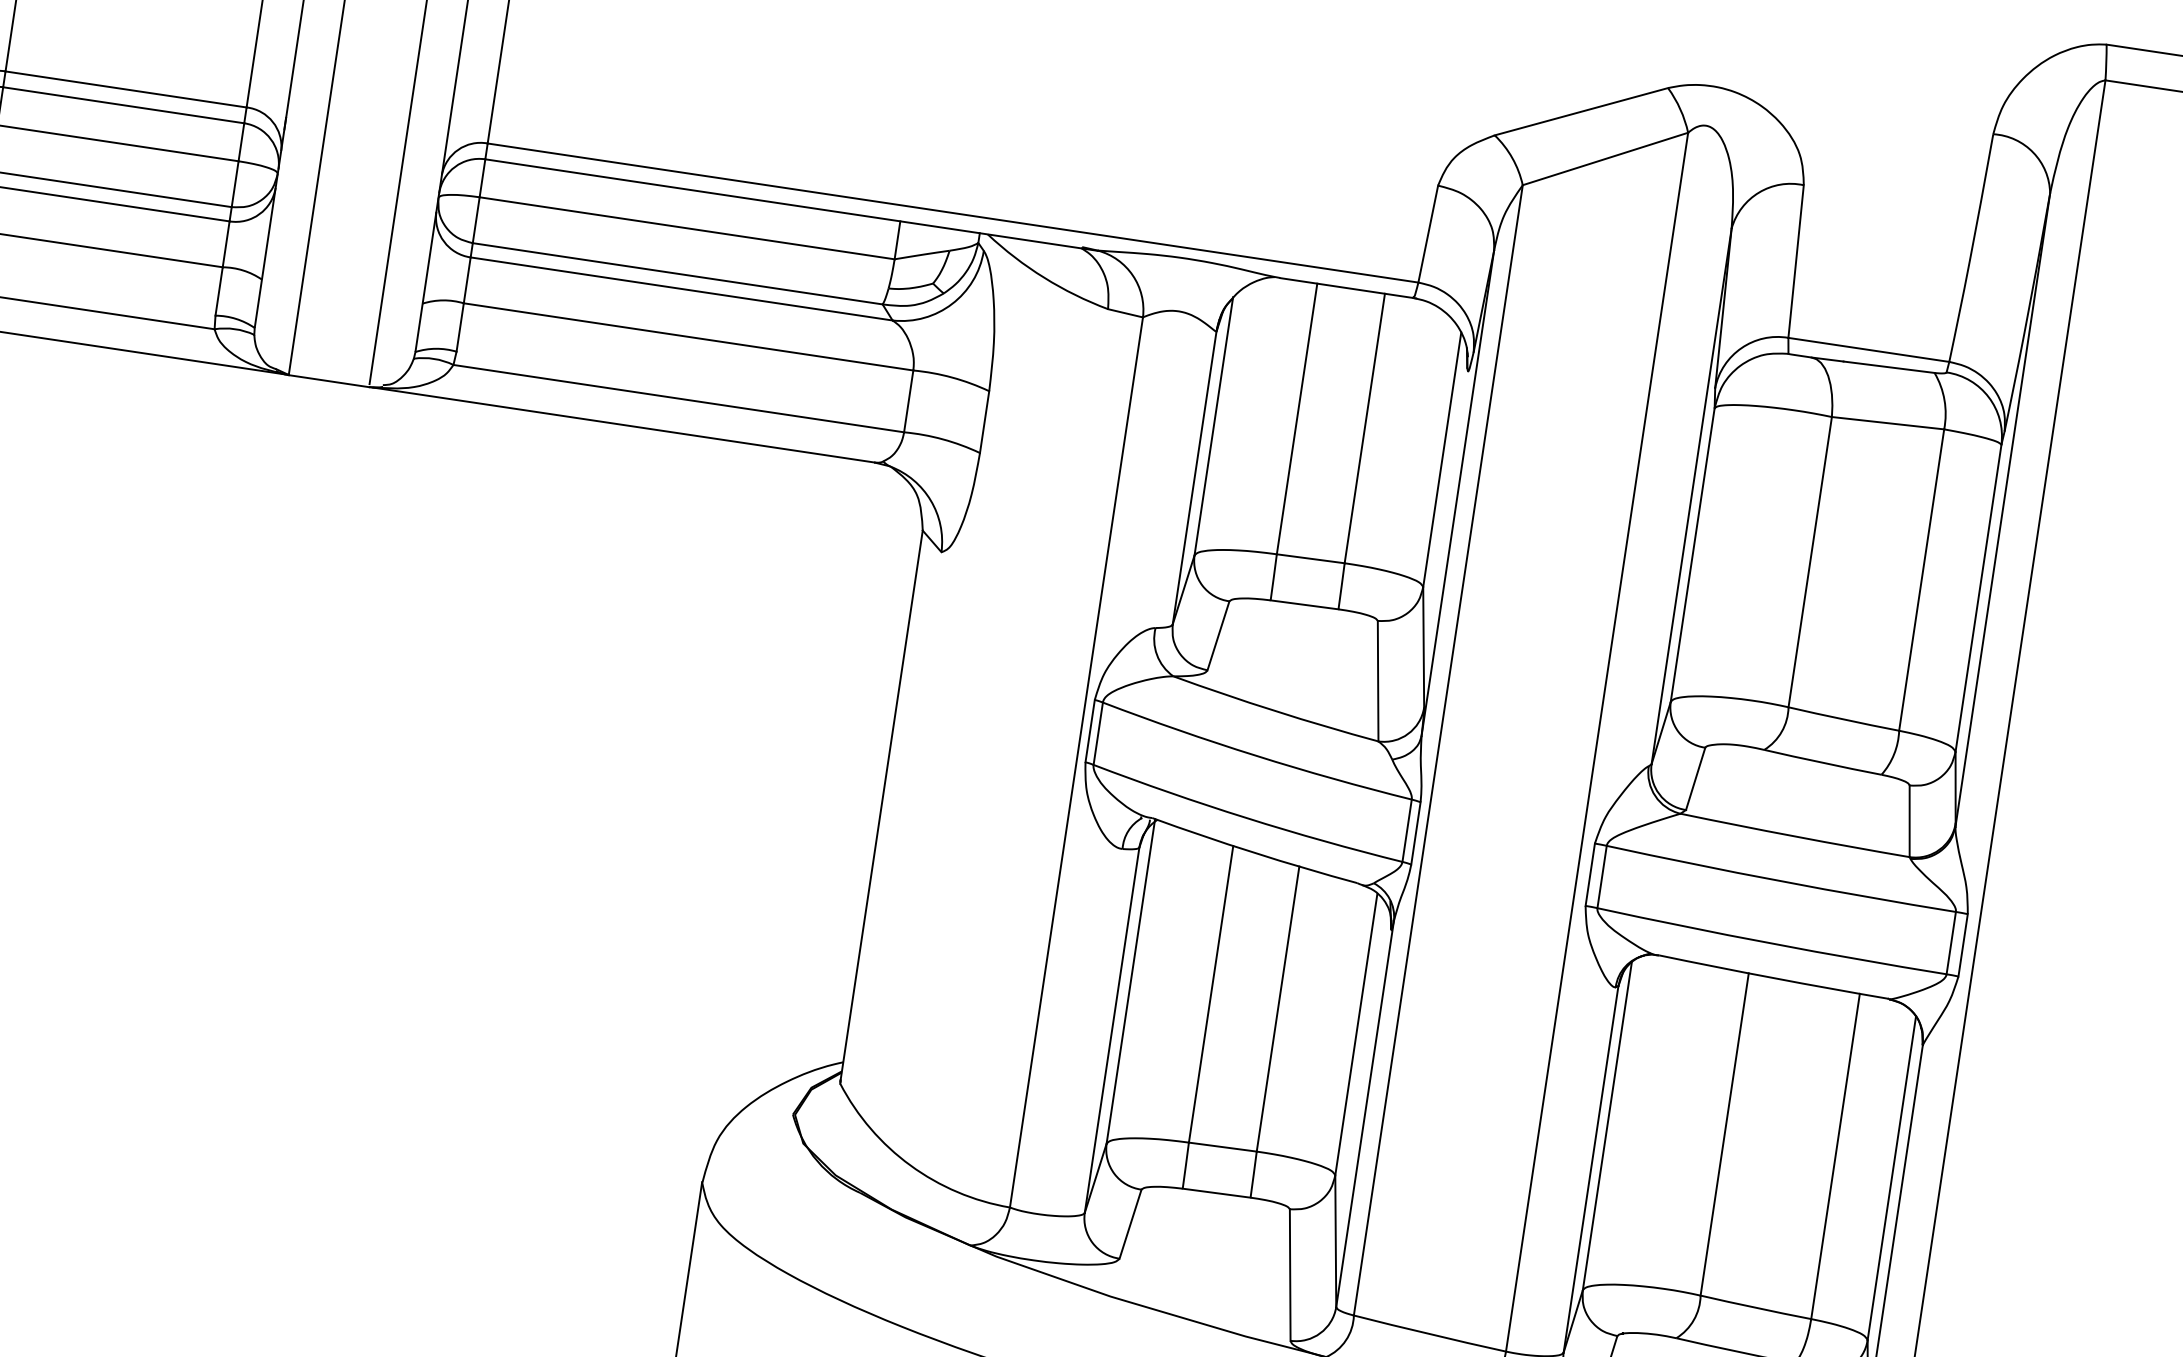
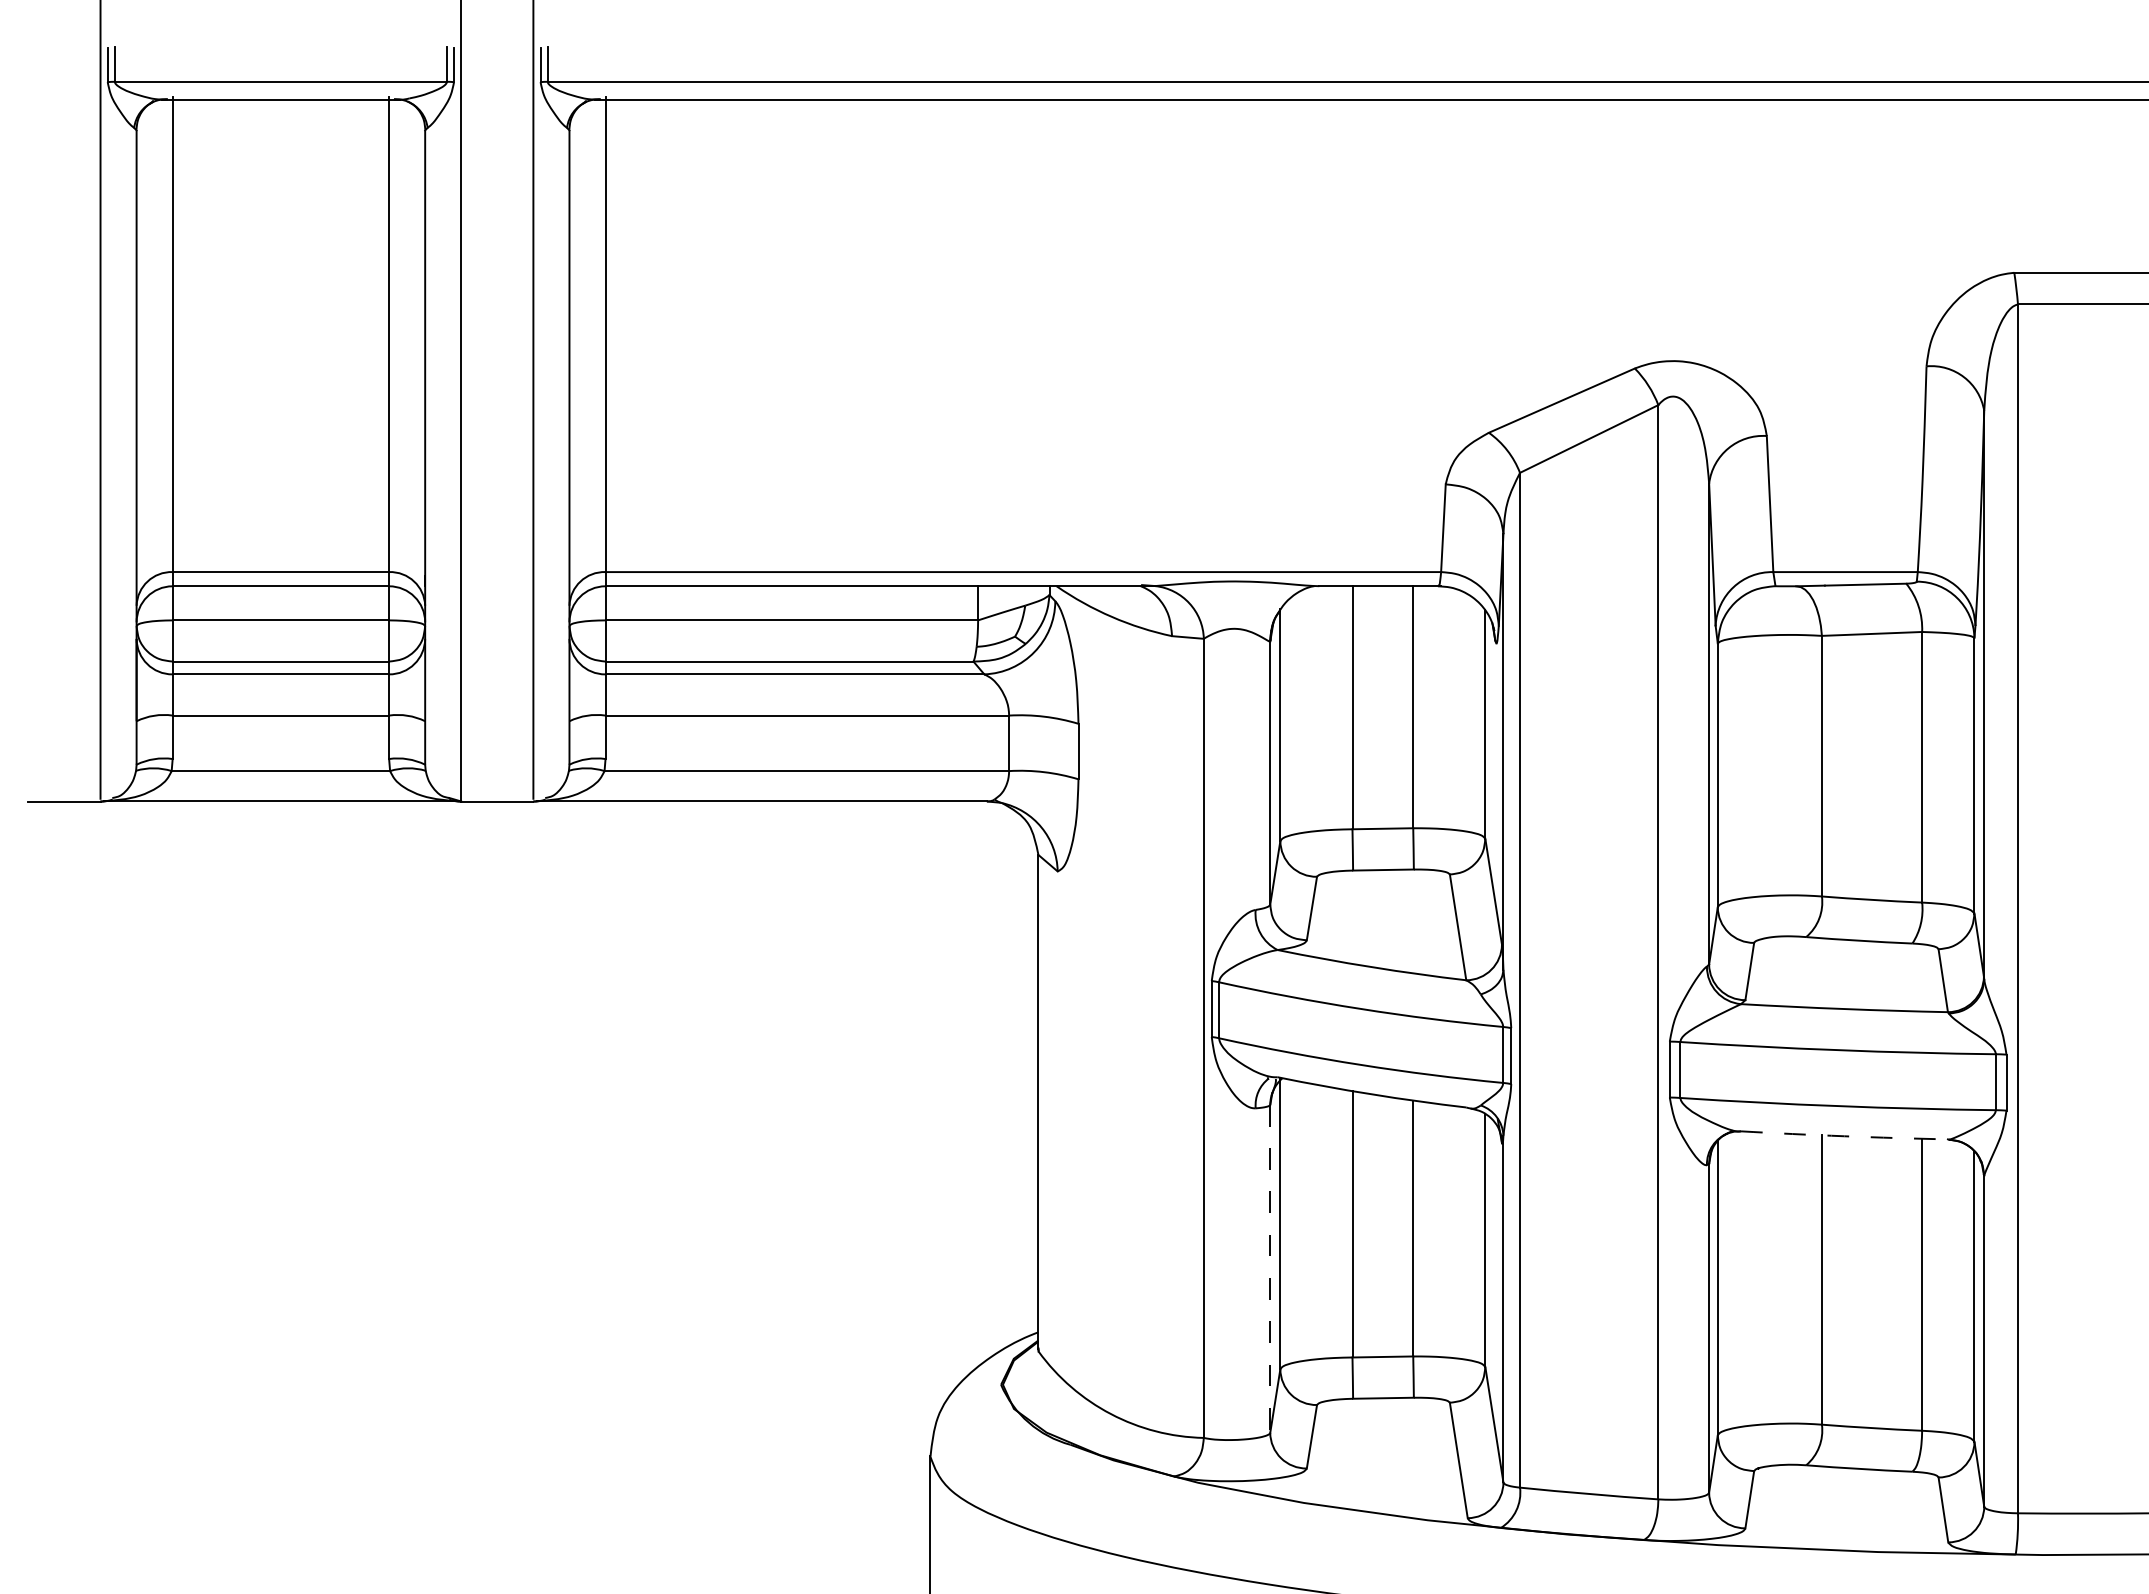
arc: (1773, 978) -> (1844, 1136), solid -> dashed
line: (1112, 1029) -> (1270, 1268), solid -> dashed

